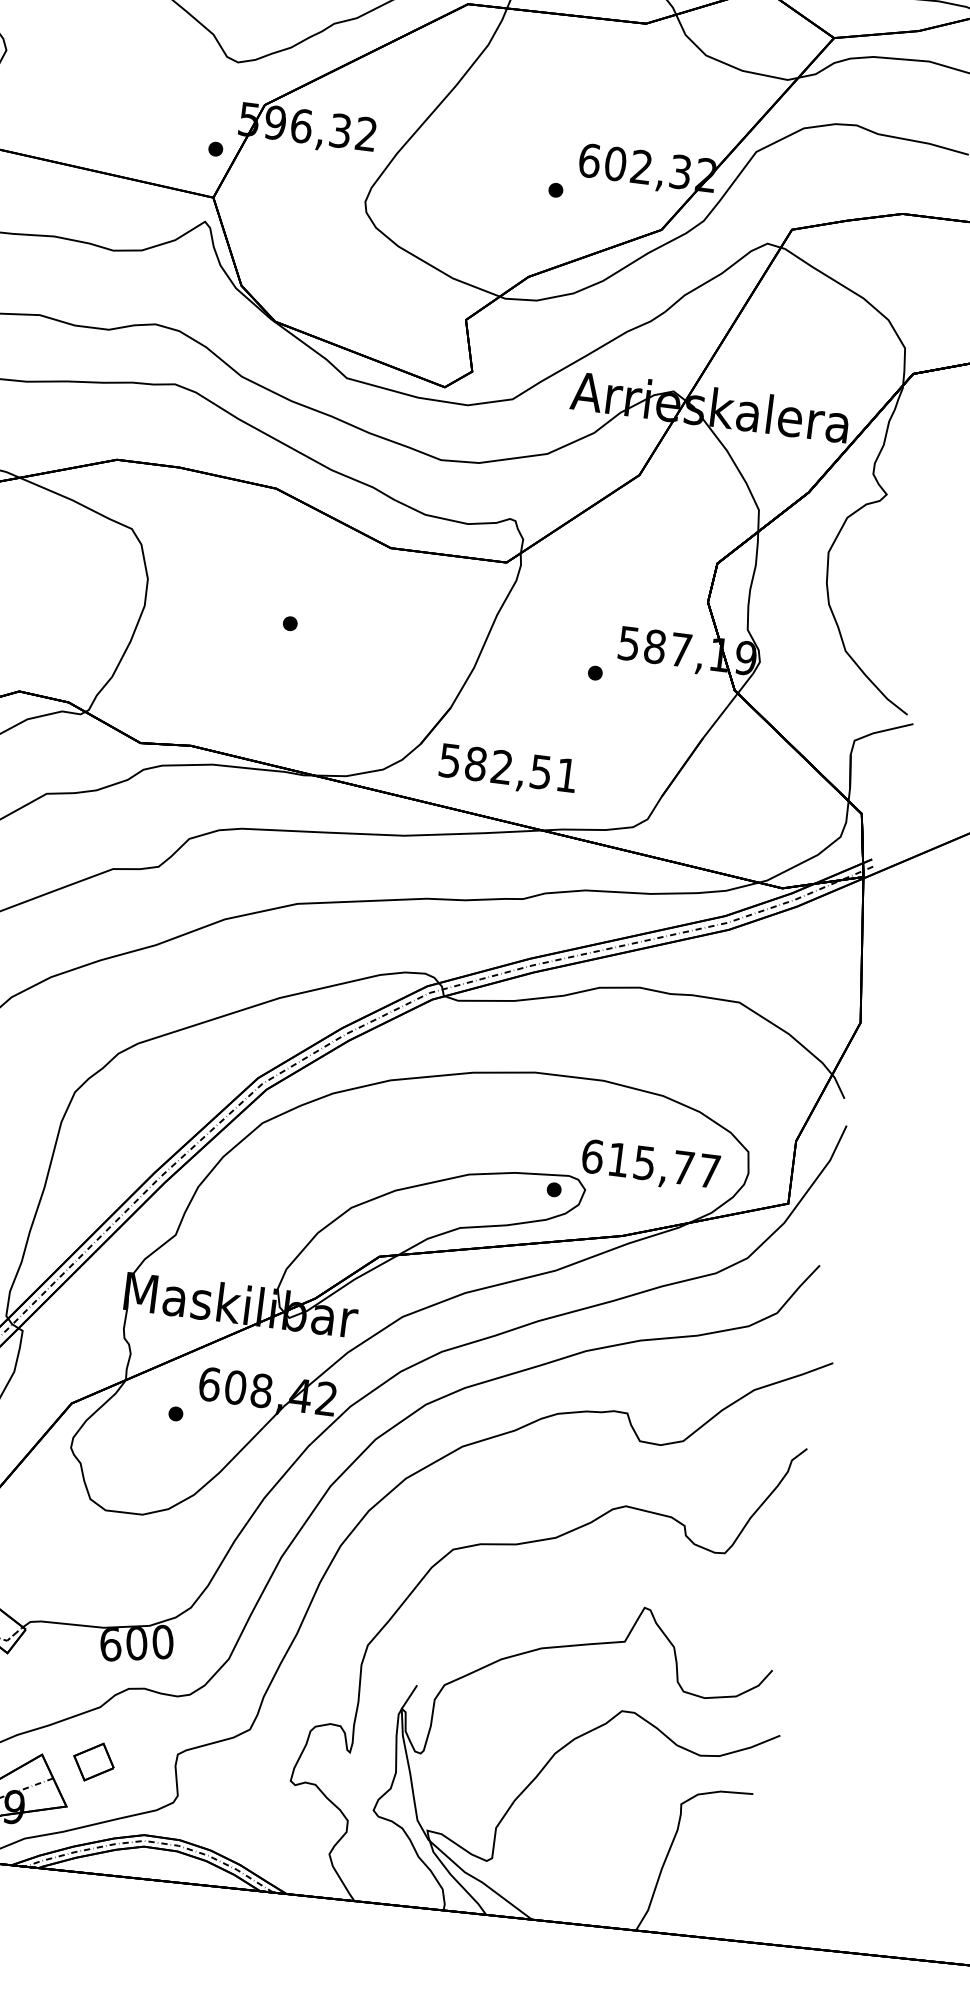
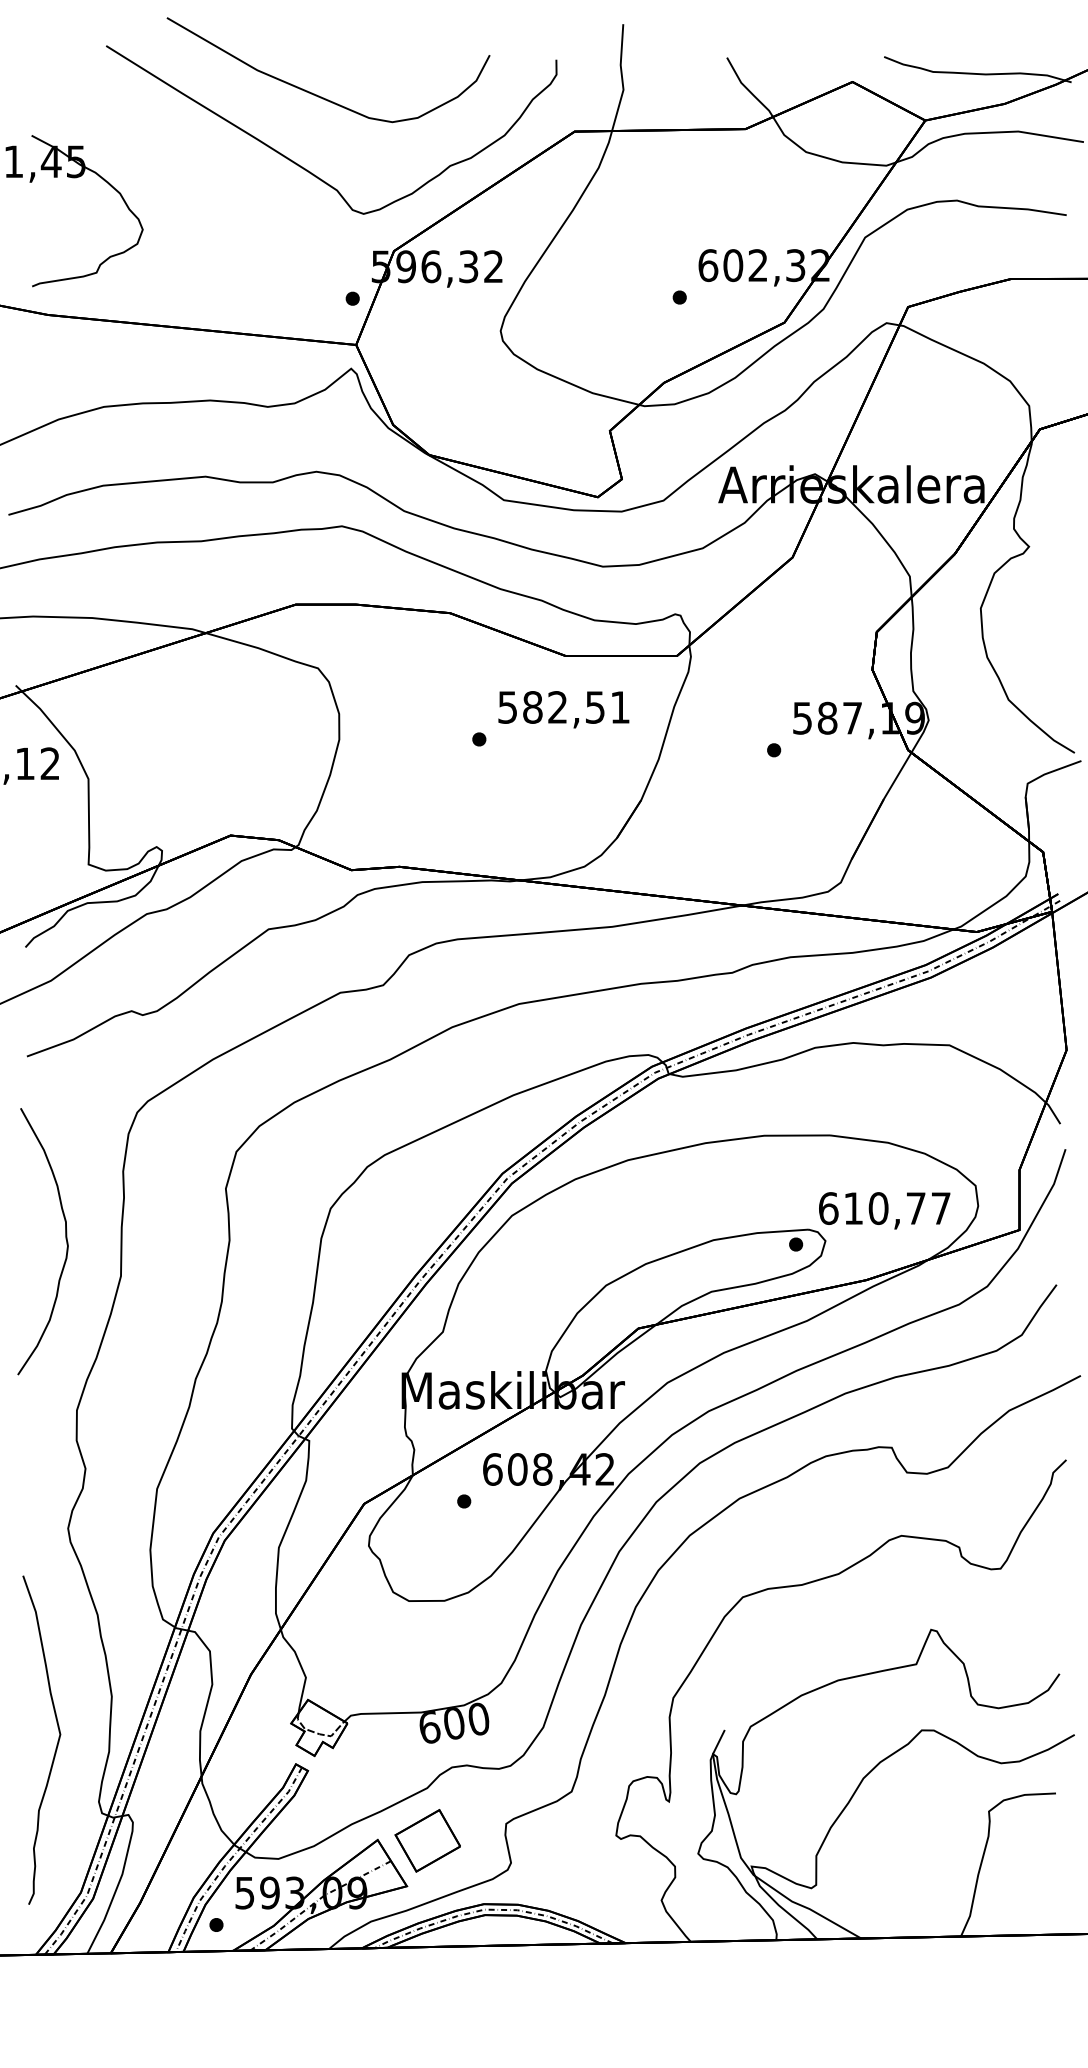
text: (507, 770) -> (563, 709), moved
text: (644, 1163) -> (878, 1208), 615,77 -> 610,77
part: (93, 1761) -> (427, 1840), size x1.67

